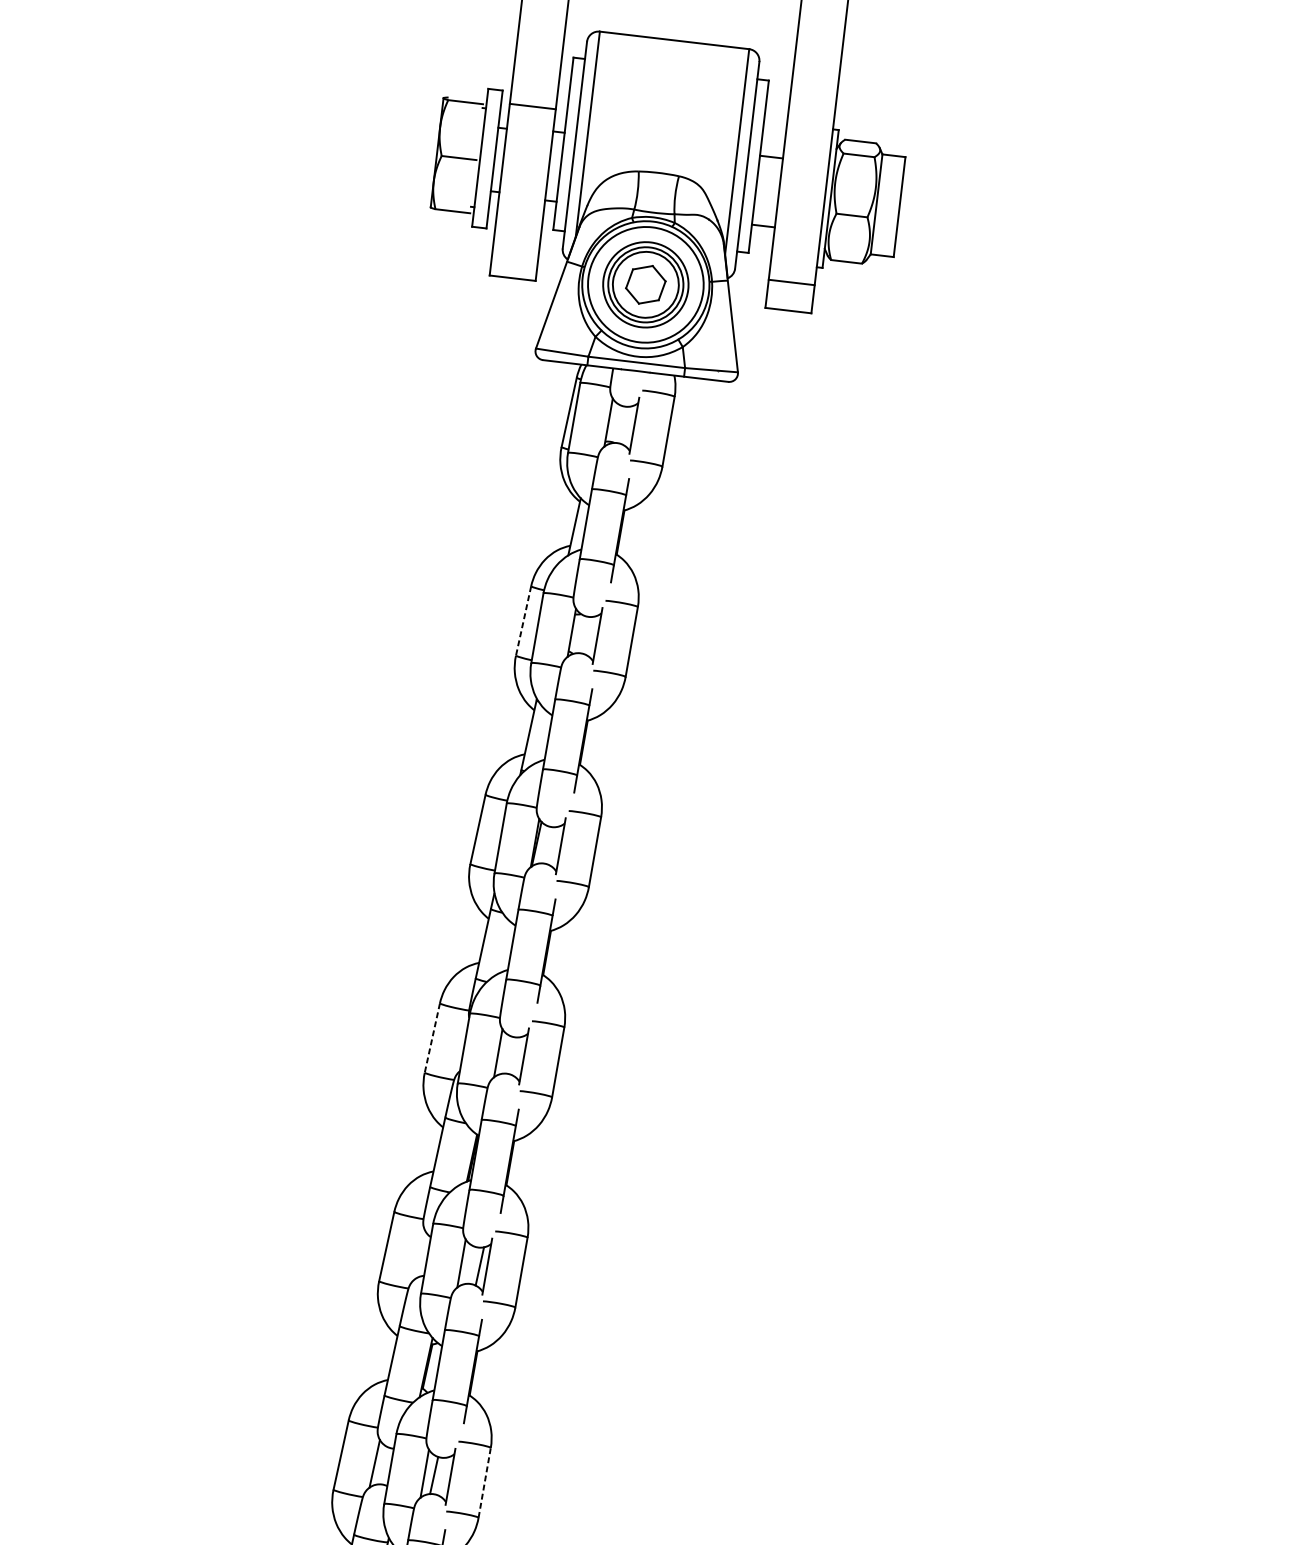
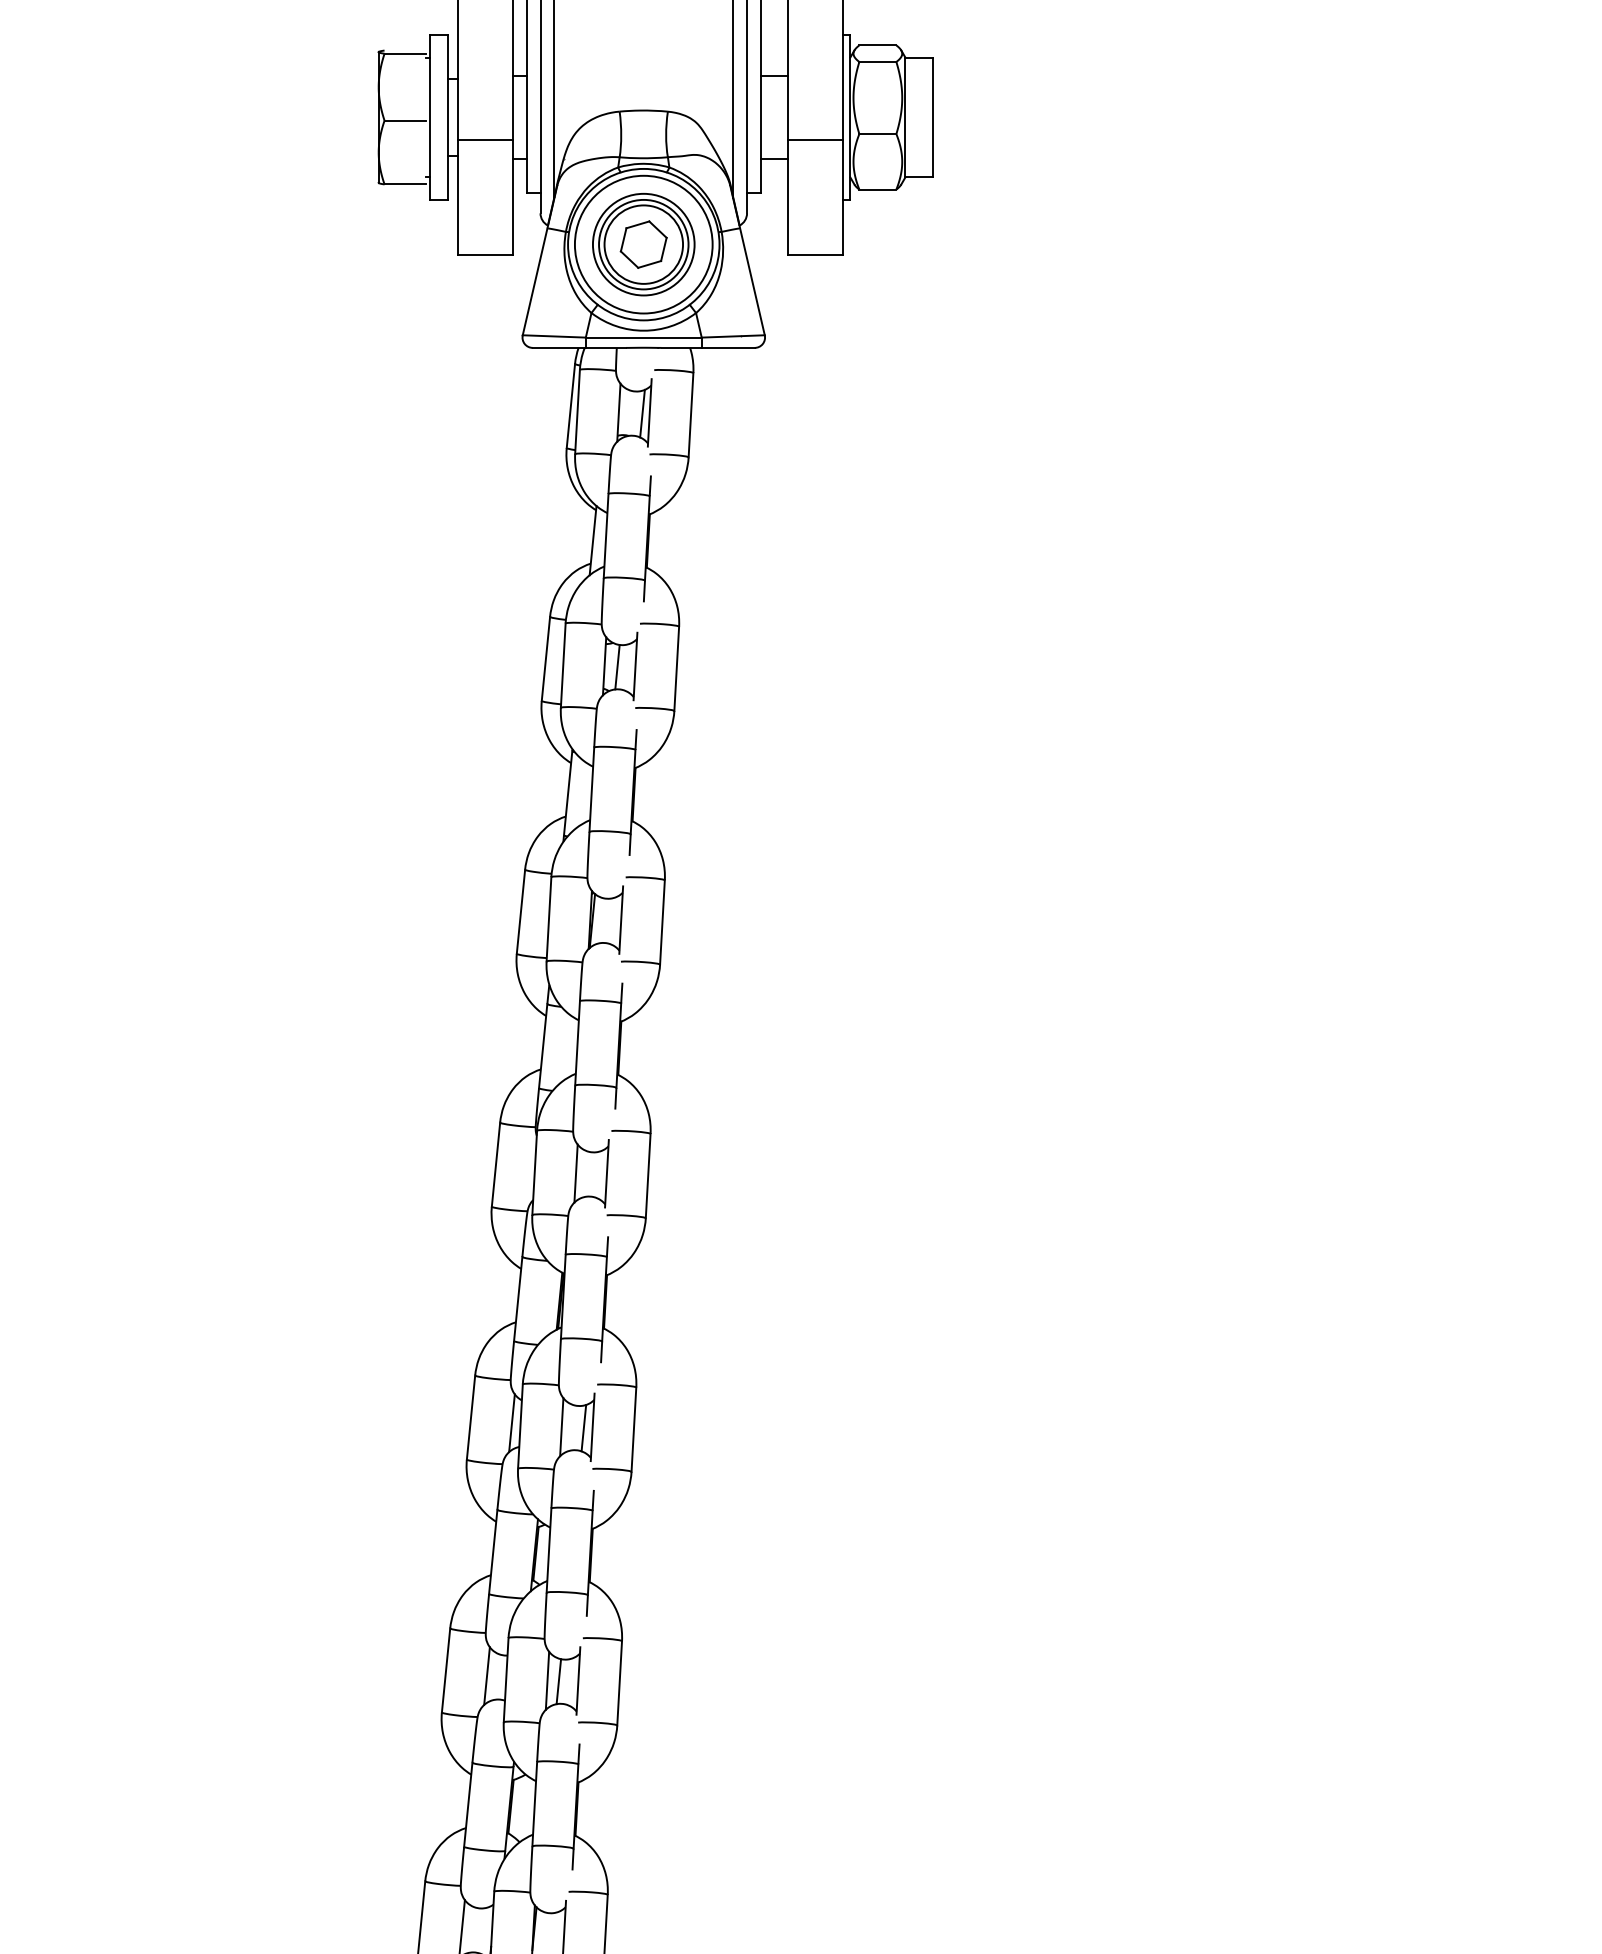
line: (532, 106) -> (484, 139), moved
line: (791, 282) -> (815, 139), moved
line: (628, 425) -> (642, 413), added
line: (523, 621) -> (545, 659), dashed -> solid
line: (582, 634) -> (617, 666), added
line: (431, 1038) -> (495, 1165), dashed -> solid
line: (419, 1255) -> (511, 1423), added
line: (484, 1482) -> (619, 1682), dashed -> solid

